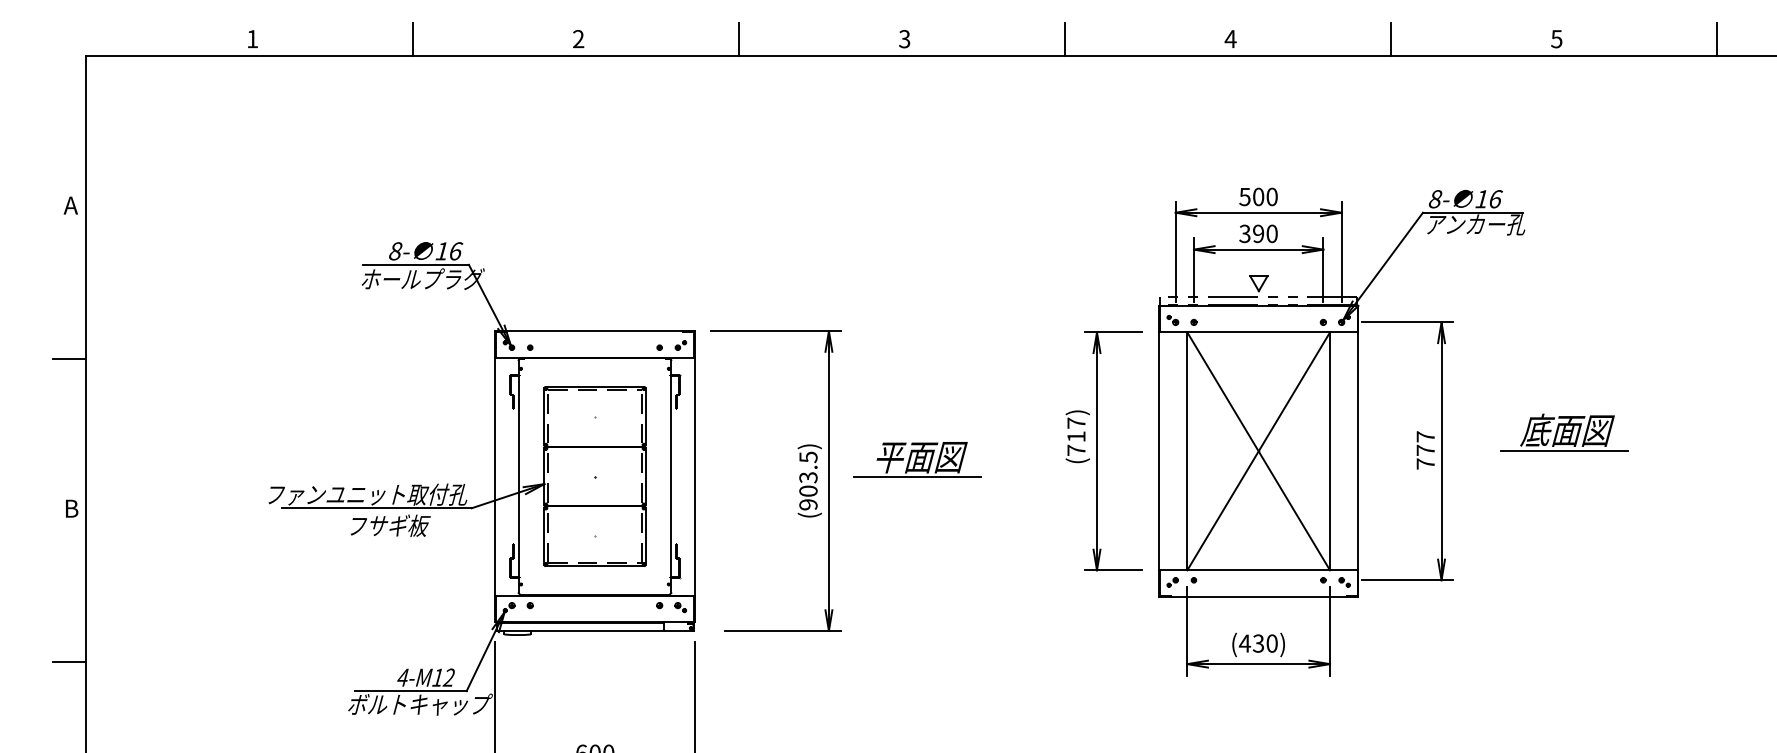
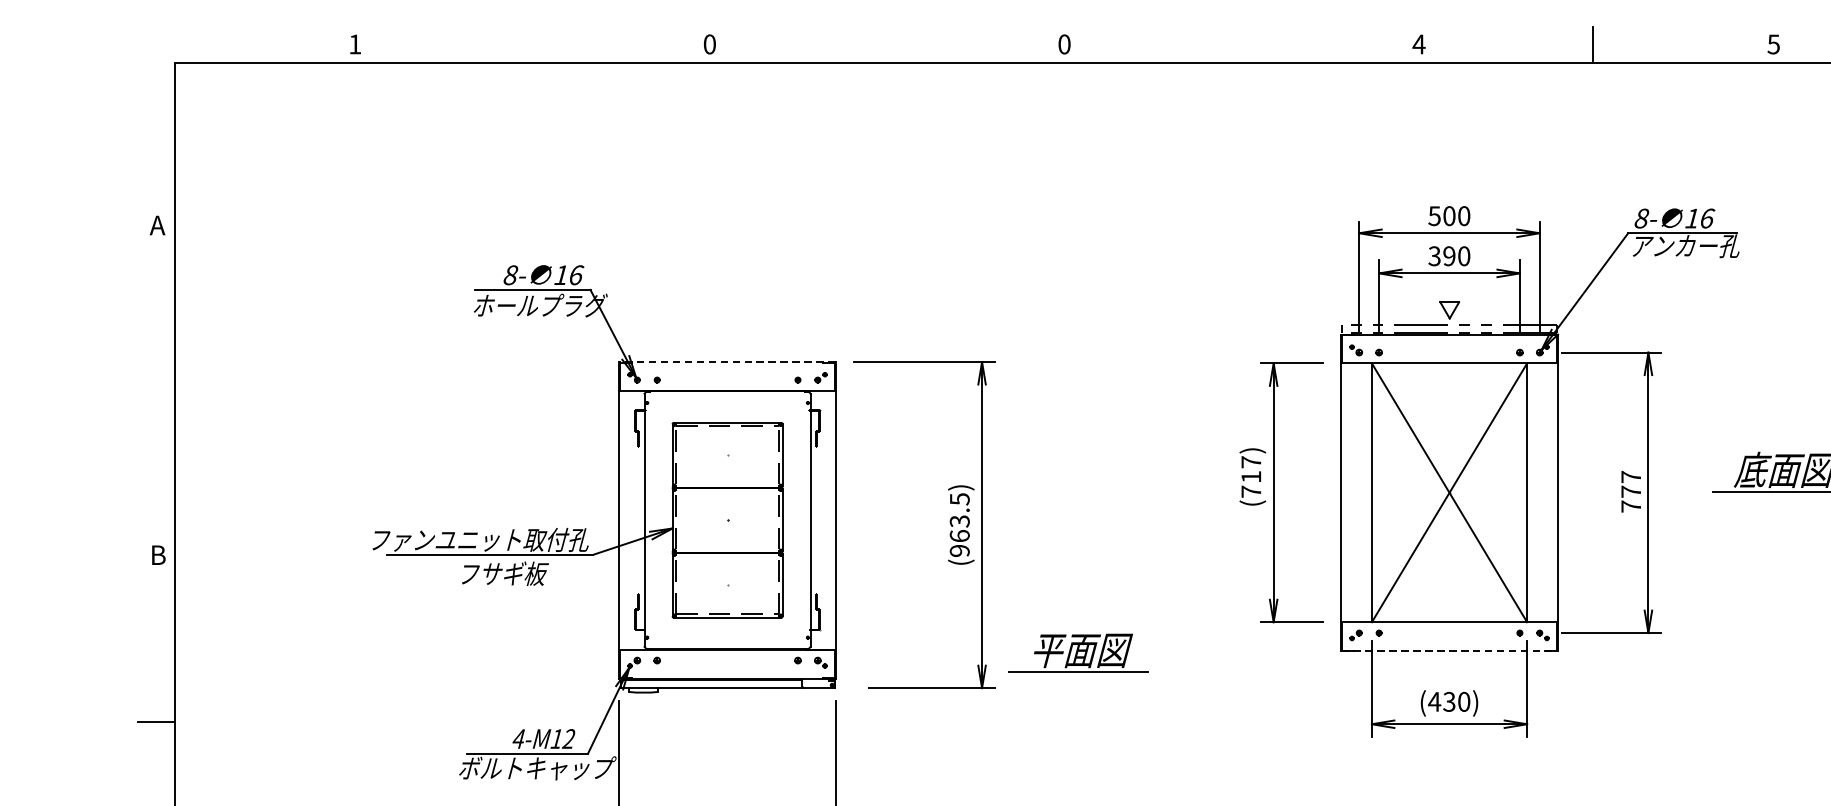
line: (412, 38) -> (529, 43), removed
line: (738, 38) -> (883, 43), removed
line: (1064, 38) -> (1238, 43), removed
text: (578, 39) -> (709, 44), 2 -> 0
text: (904, 39) -> (1064, 44), 3 -> 0
line: (594, 331) -> (727, 362), solid -> dashed
line: (69, 359) -> (156, 392), removed
part: (917, 459) -> (1078, 652), moved
text: (808, 490) -> (959, 535), (903.5) -> (963.5)
line: (1258, 596) -> (1449, 650), solid -> dashed

